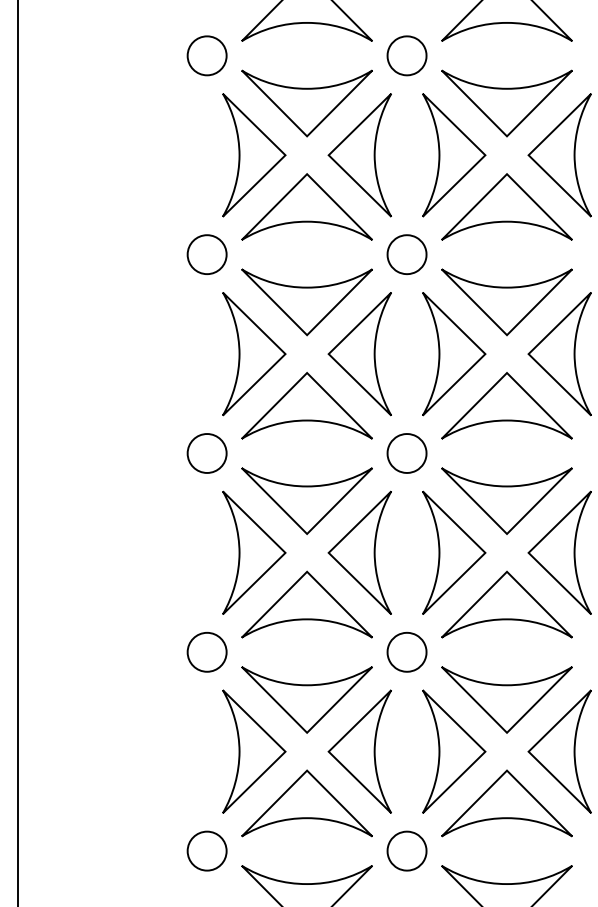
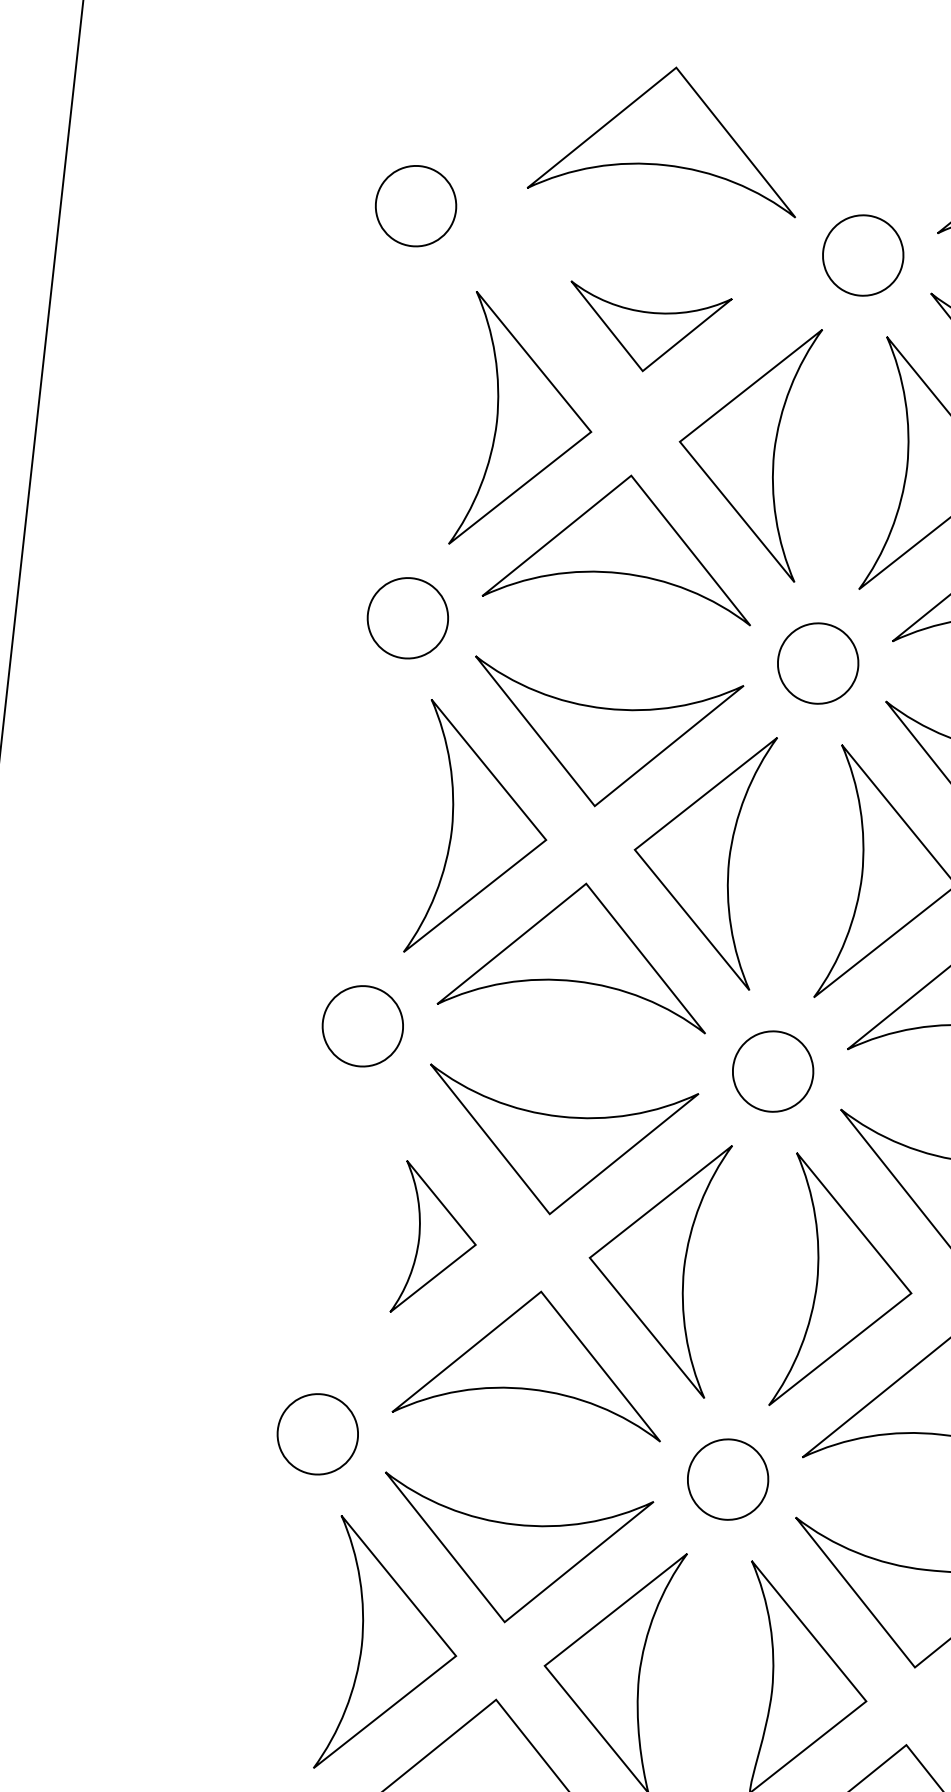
part: (206, 55) -> (414, 205), moved
part: (306, 103) -> (646, 330), size x0.6
part: (254, 552) -> (437, 1240), size x0.6

